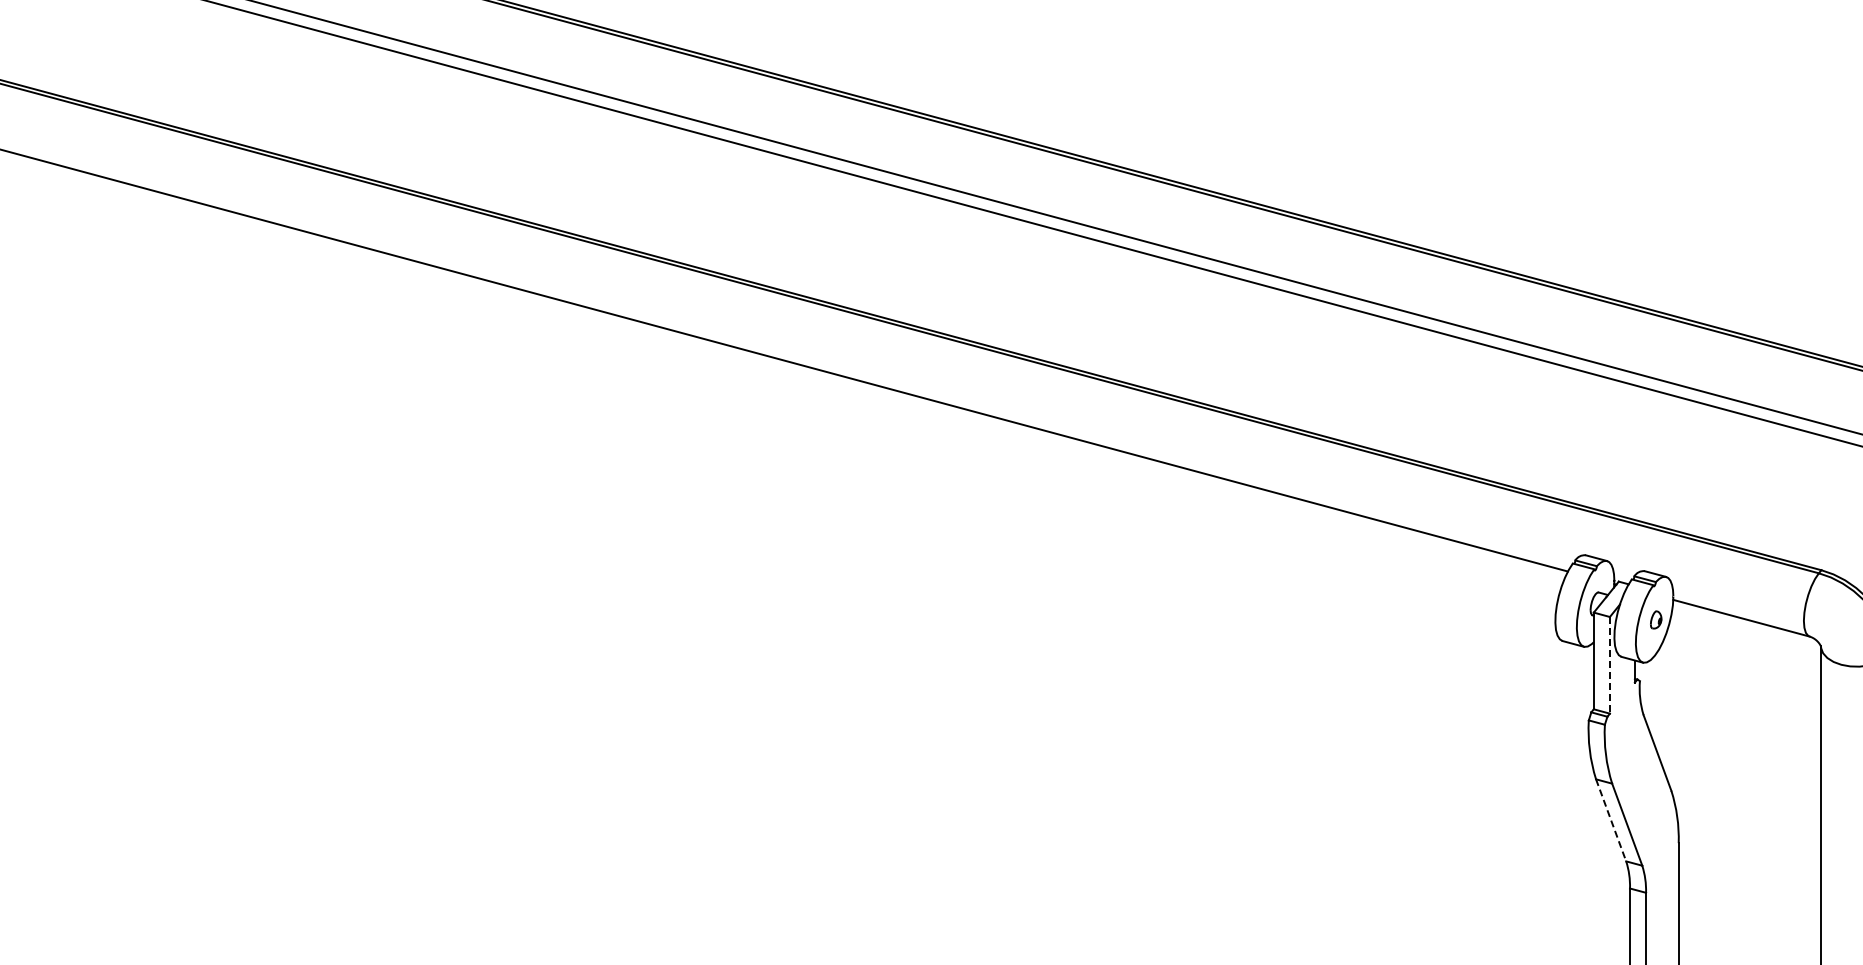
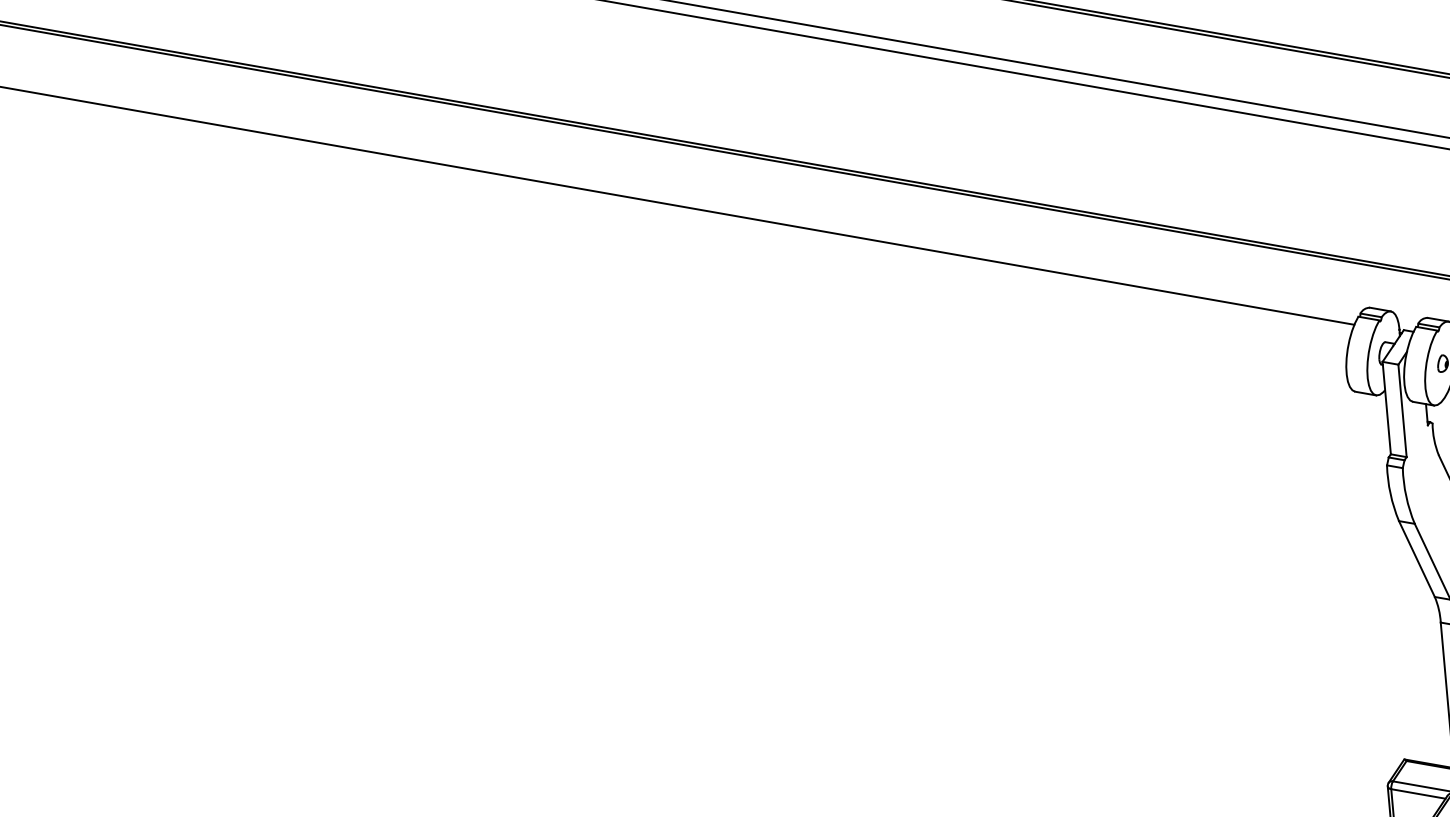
line: (1609, 665) -> (1402, 411), dashed -> solid
line: (1611, 820) -> (1417, 559), dashed -> solid

